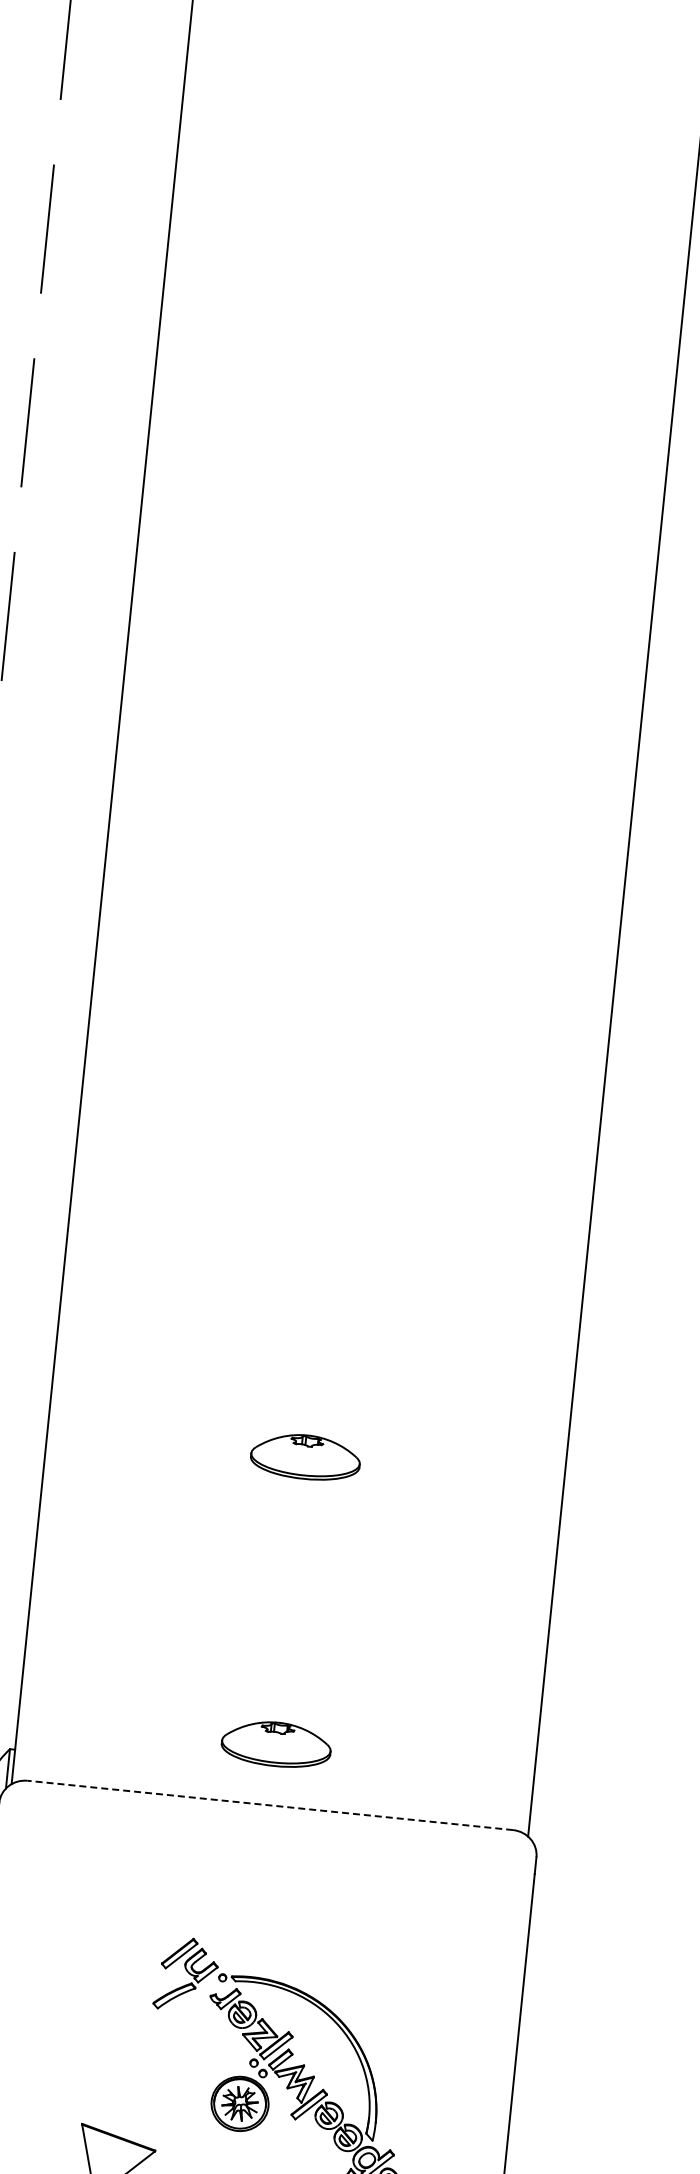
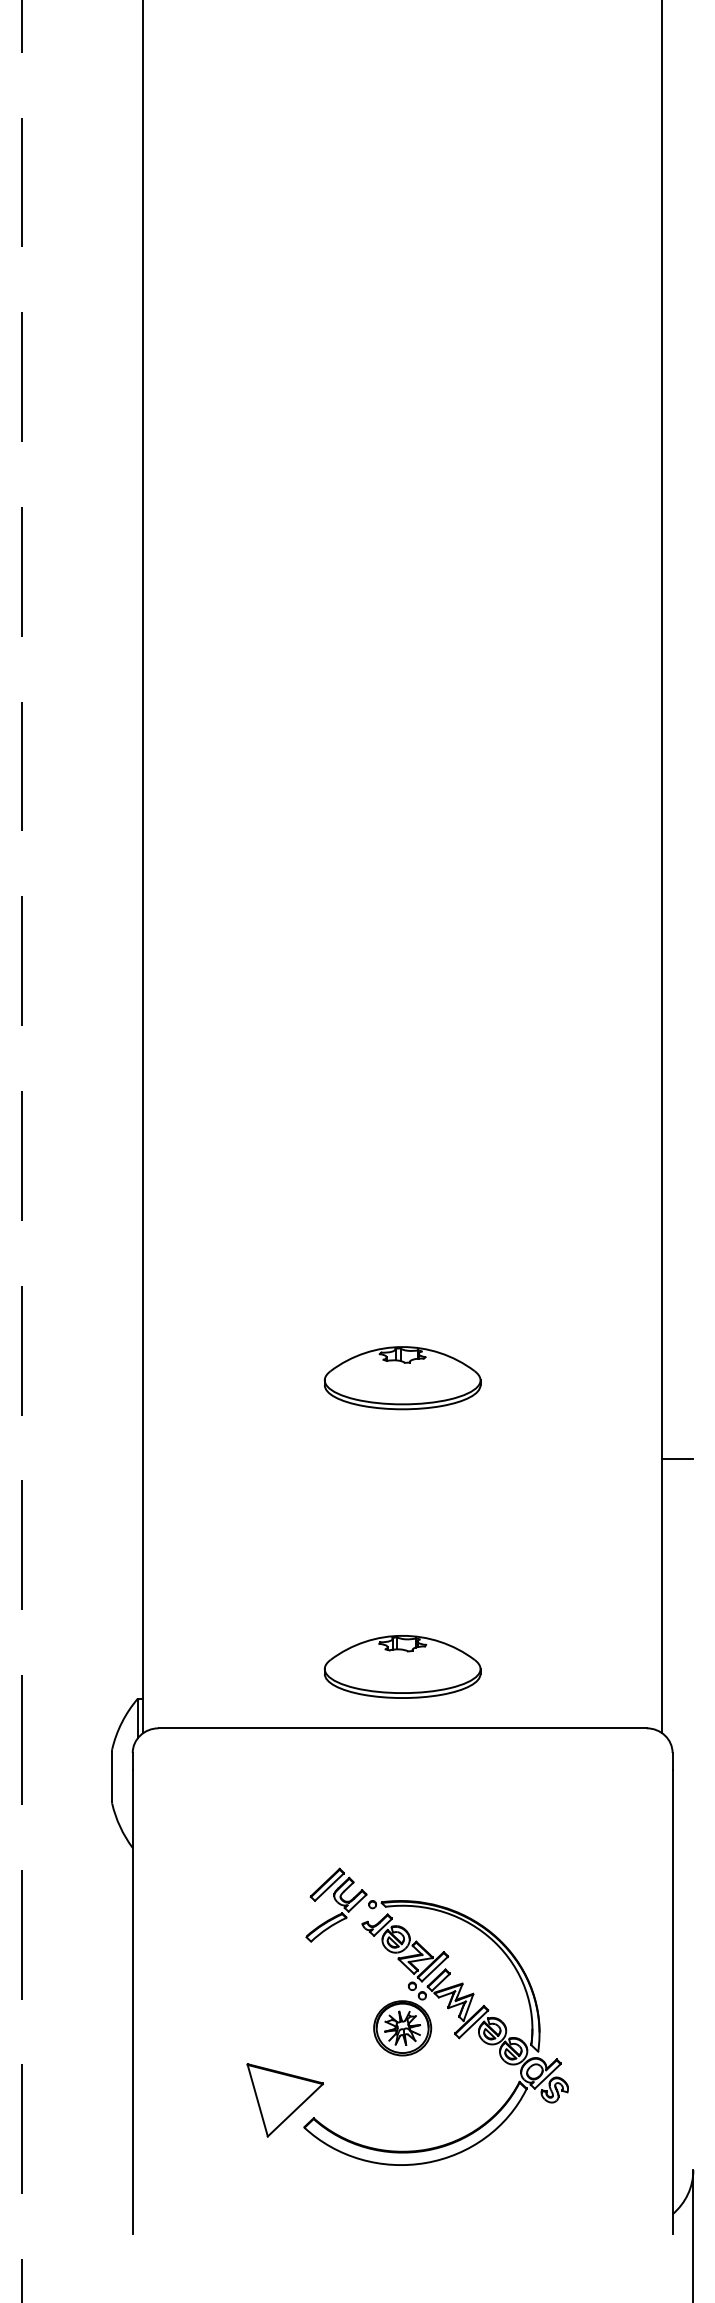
part: (305, 1457) -> (402, 1378), size x1.43
line: (570, 1565) -> (677, 1459), added
part: (276, 1743) -> (402, 1666), size x1.43
line: (270, 1805) -> (402, 1728), dashed -> solid

